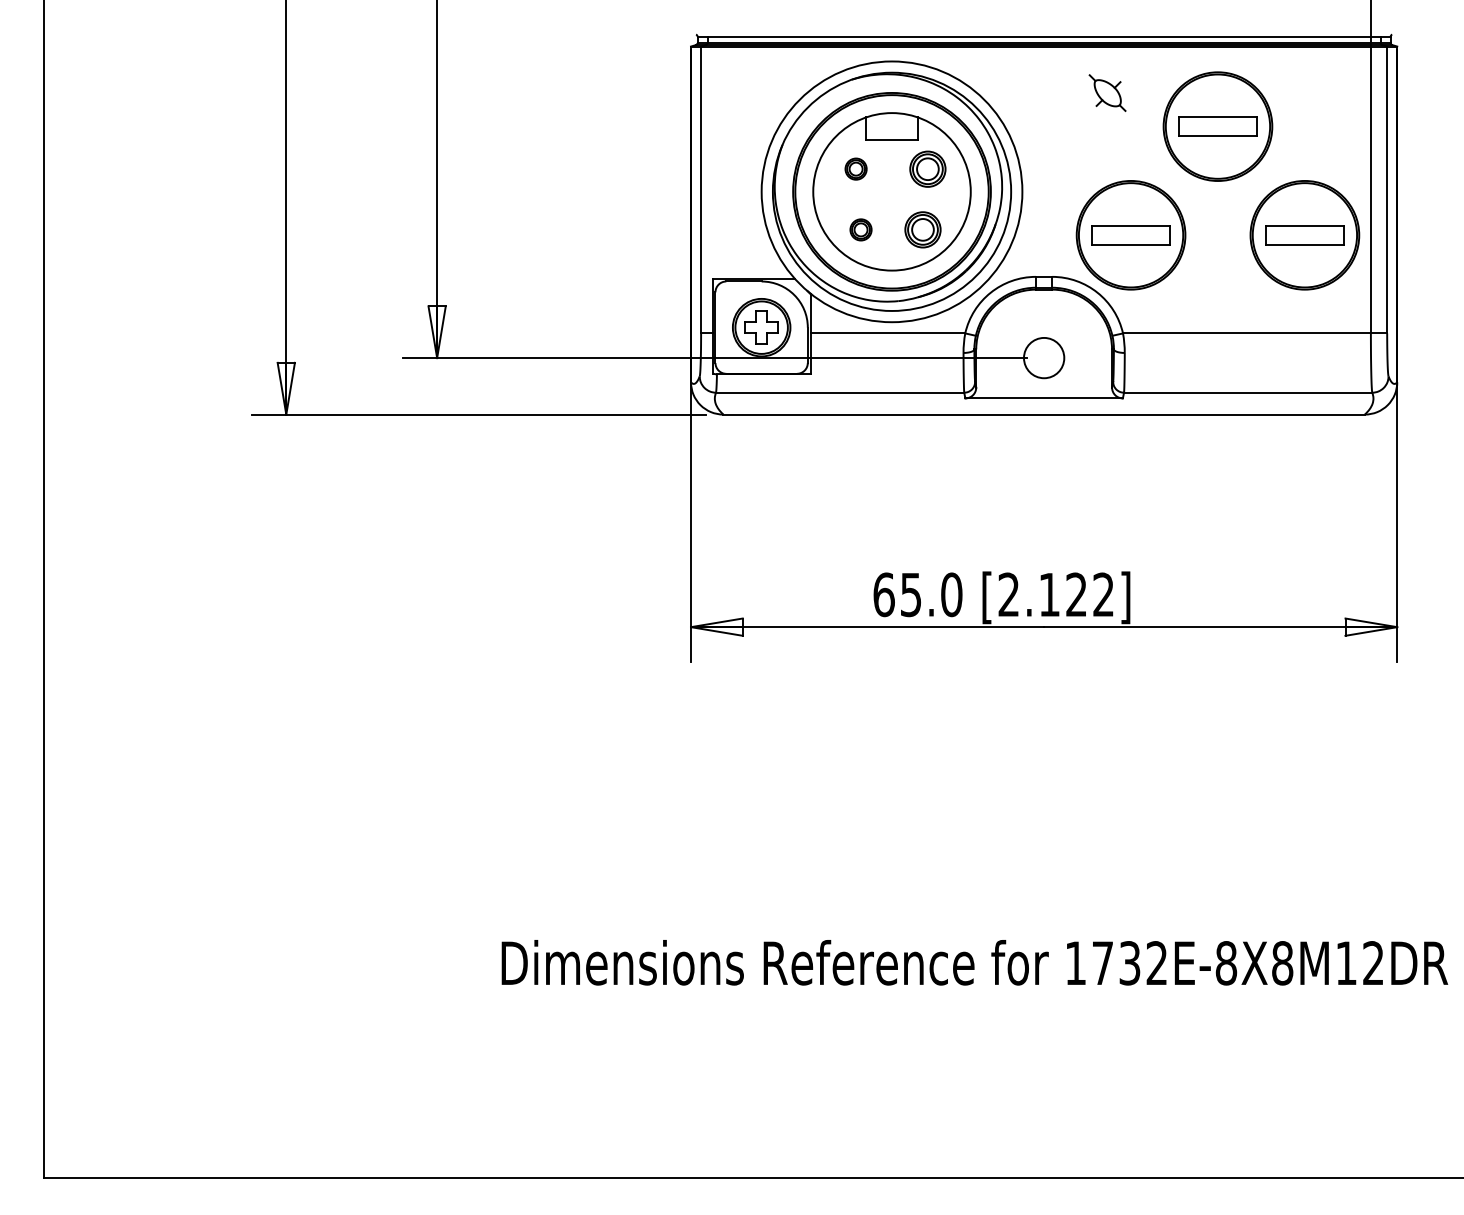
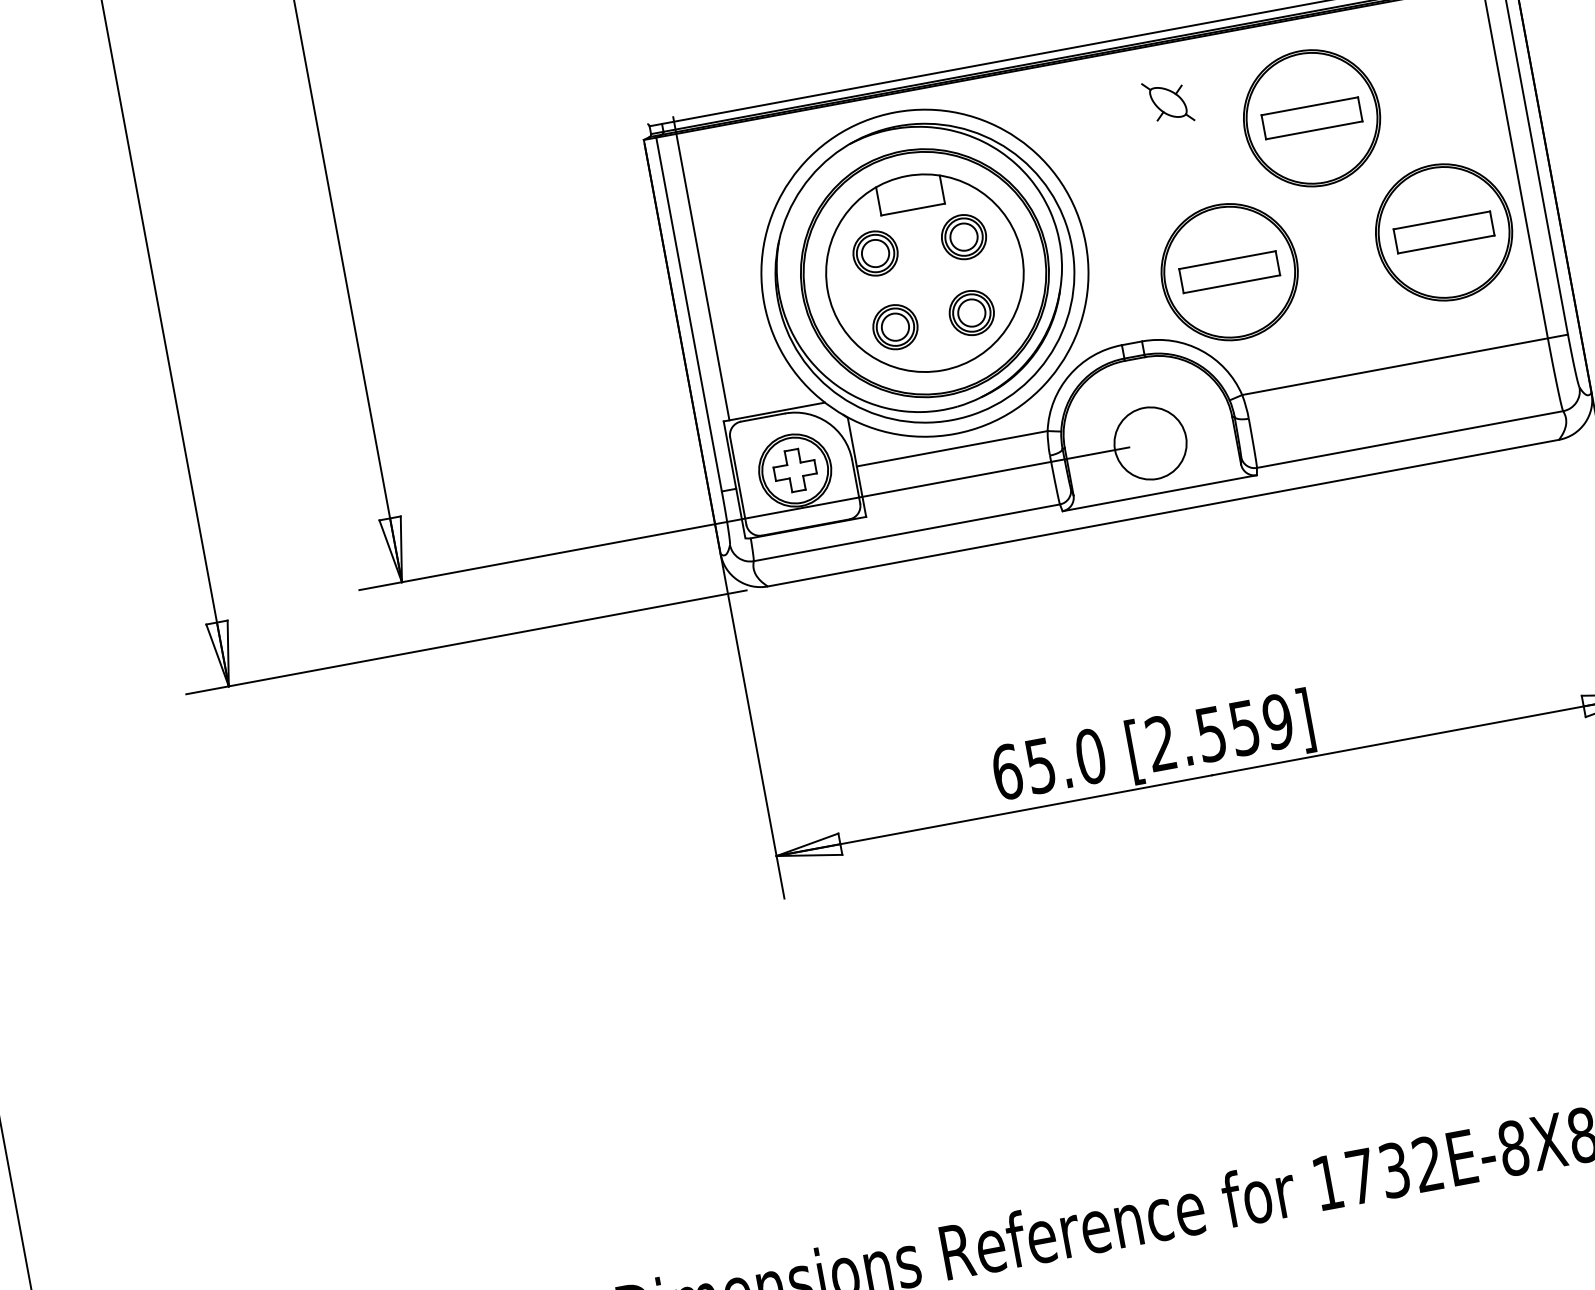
line: (717, 155) -> (701, 268), added
part: (855, 168) -> (874, 252), size x1.67
part: (860, 229) -> (894, 326), size x1.67
circle: (1043, 357) -> (1149, 442), size x1.43
text: (1076, 594) -> (1244, 727), [2.122] -> [2.559]

